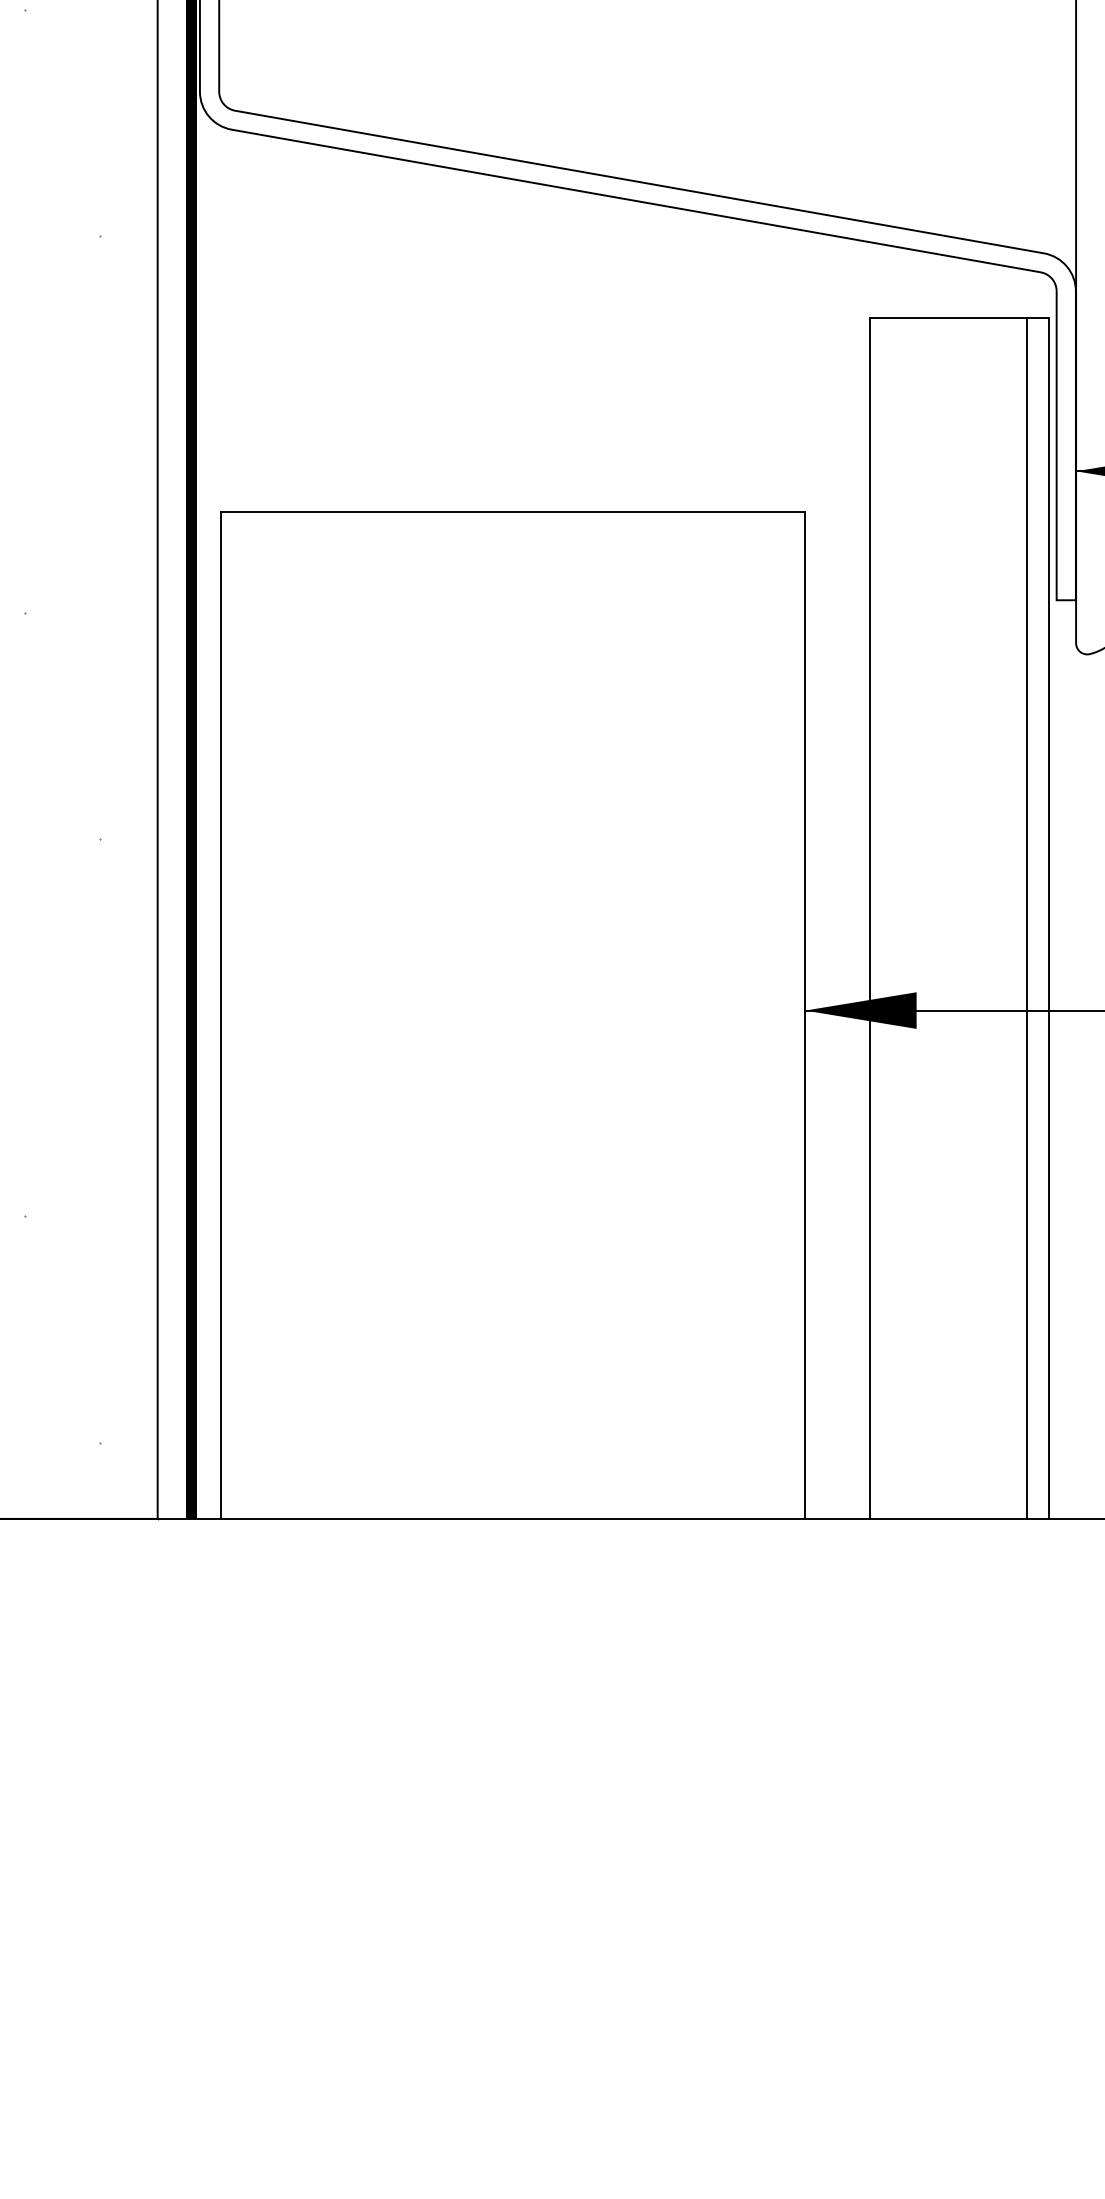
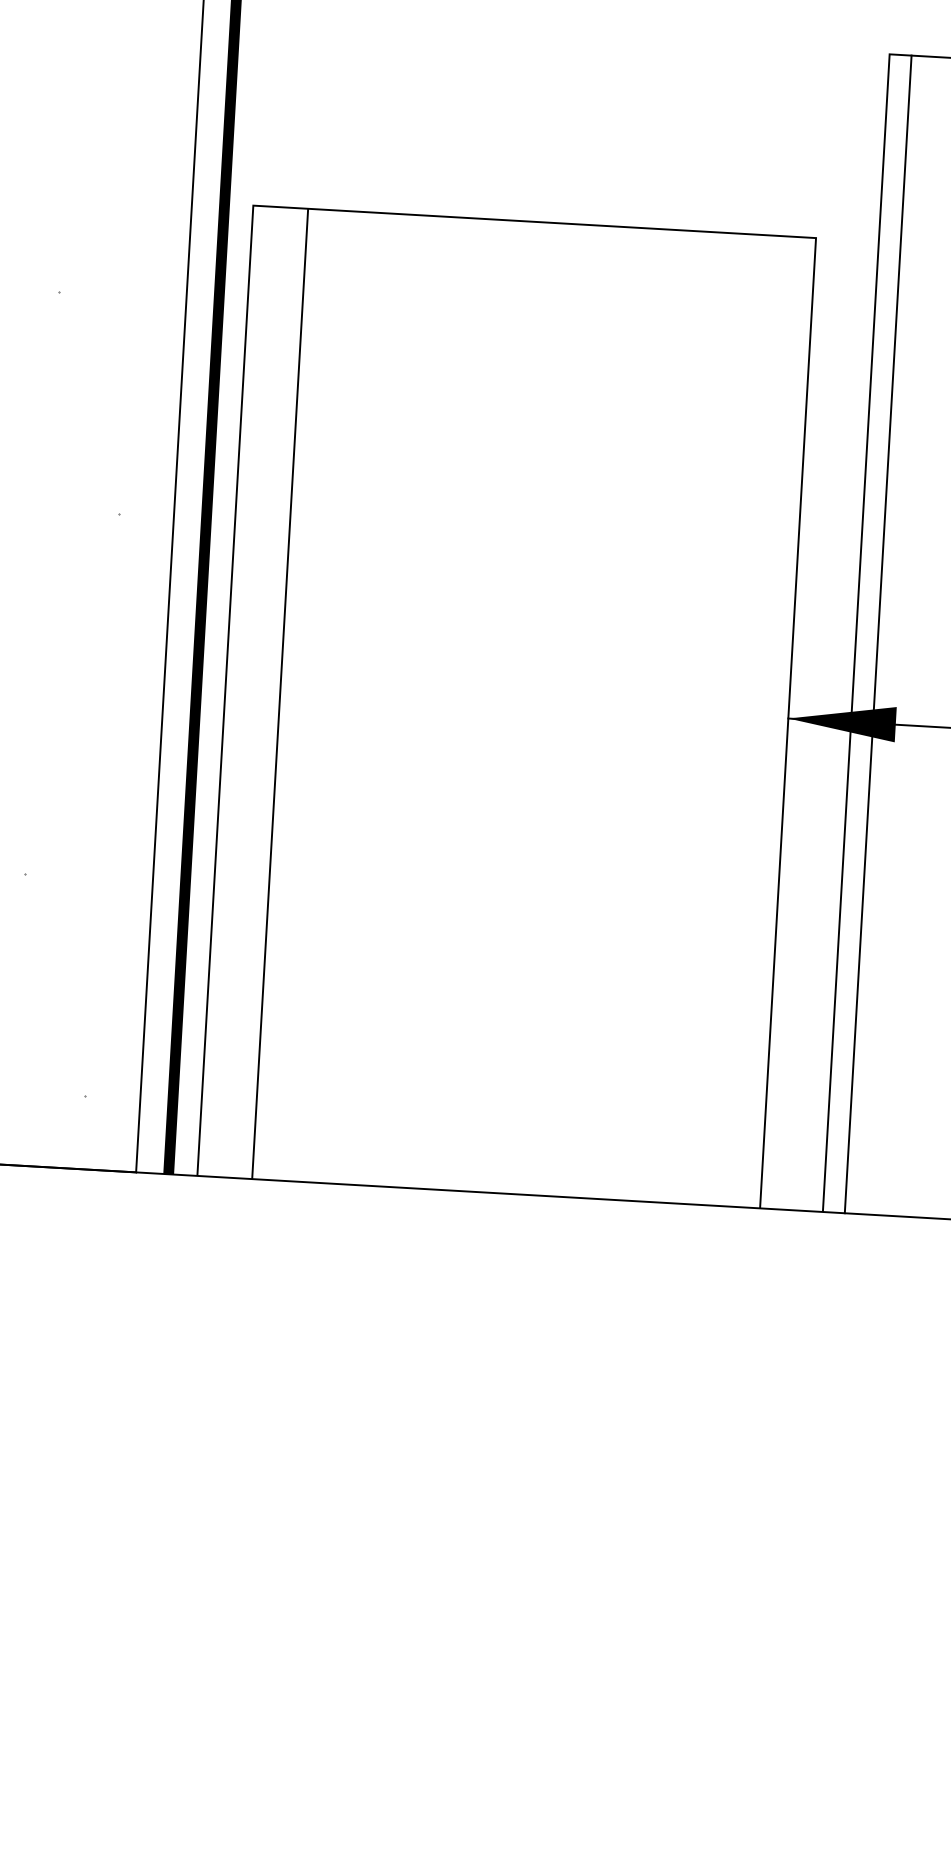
line: (893, 917) -> (878, 633), added
line: (278, 1015) -> (280, 693), added

